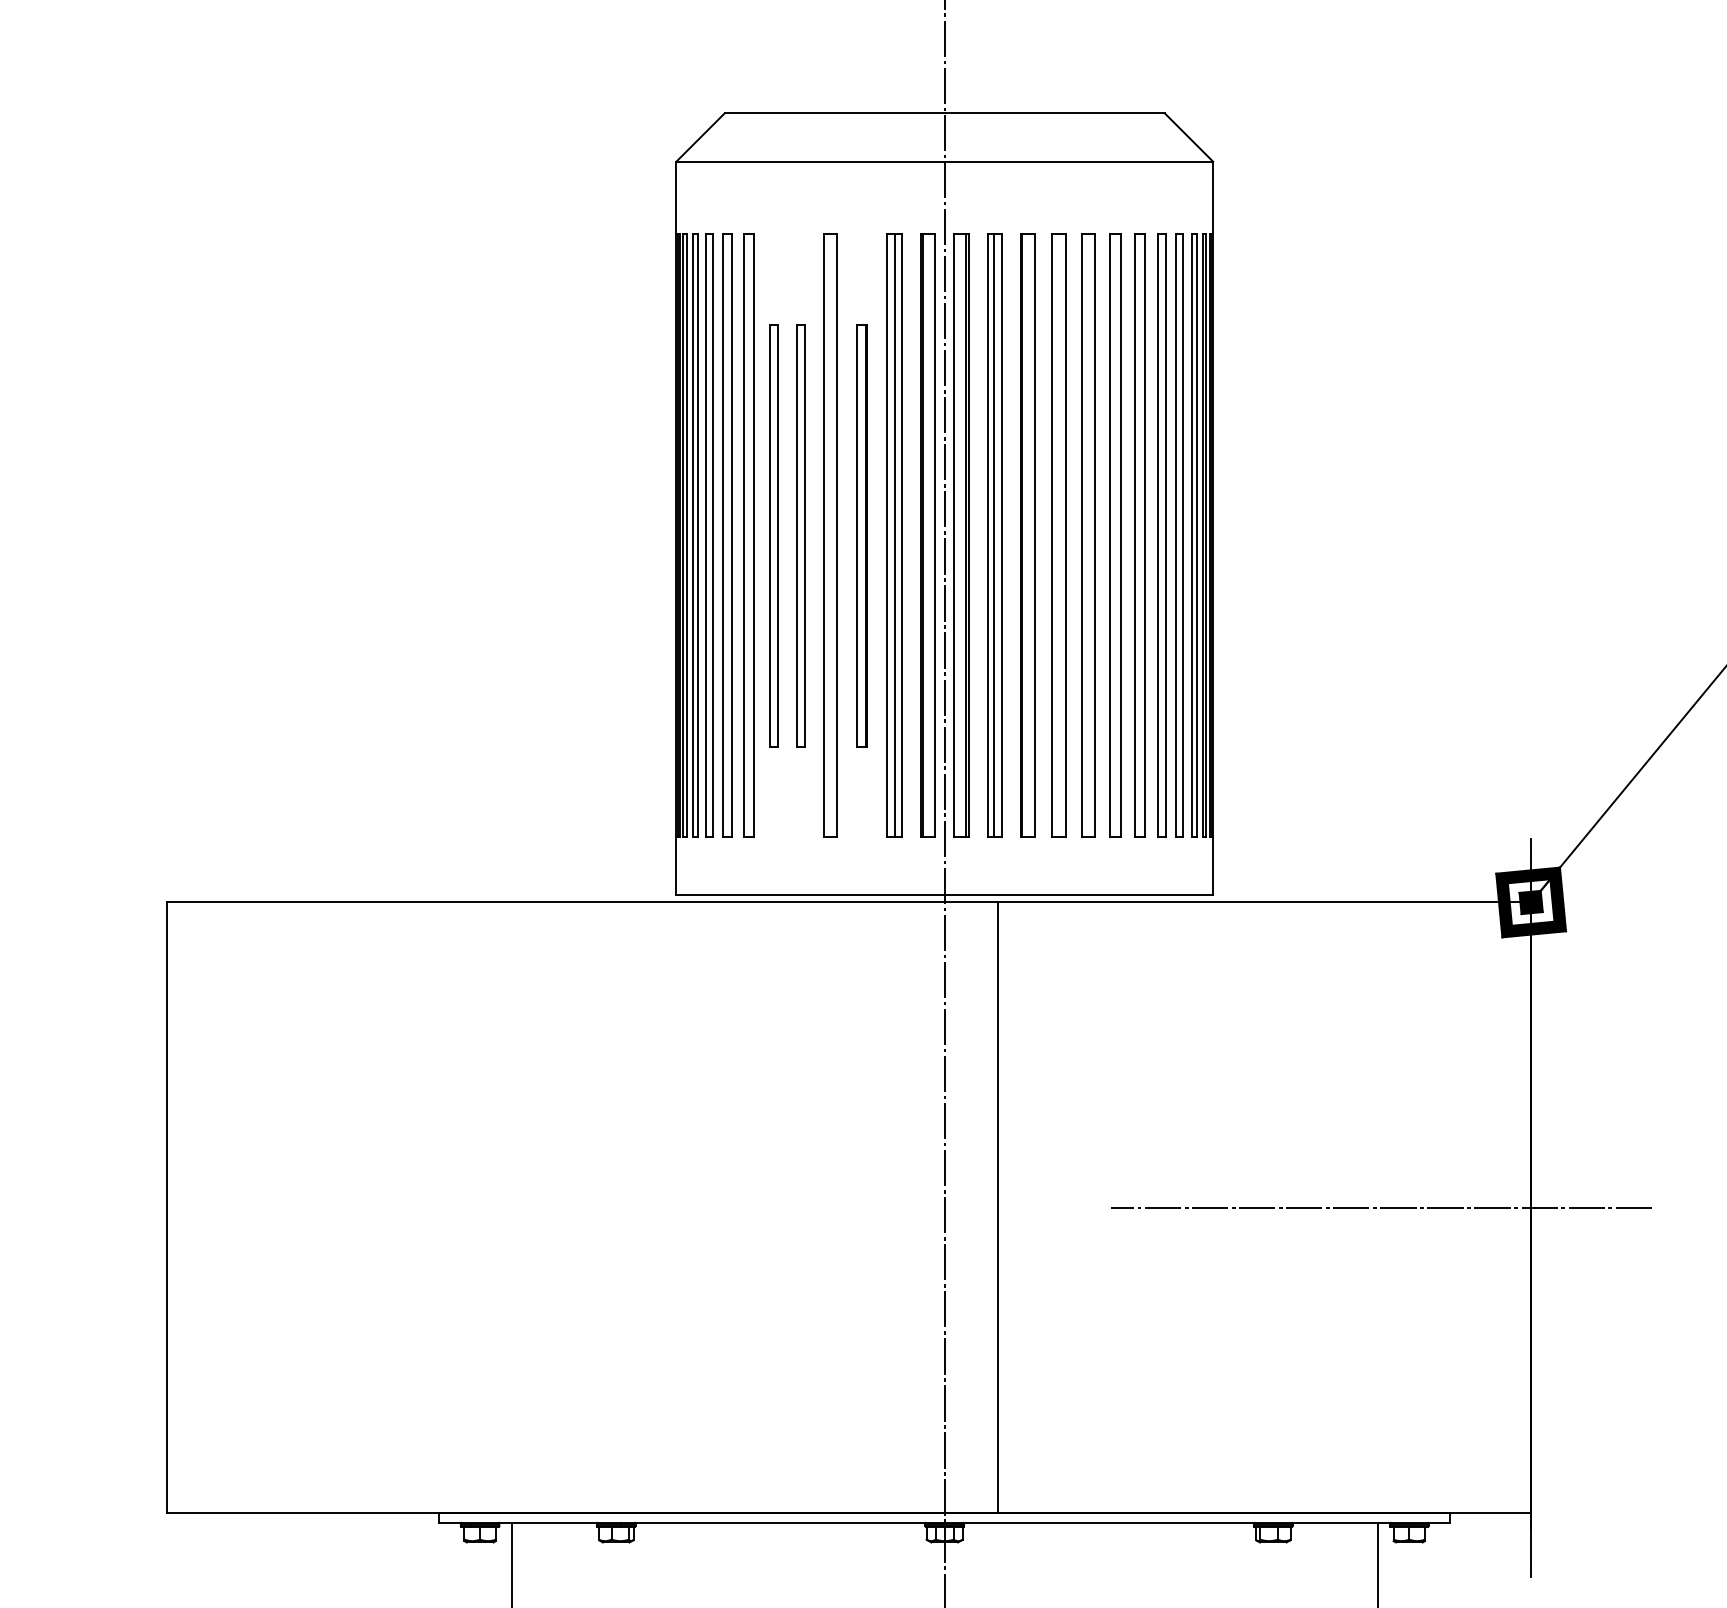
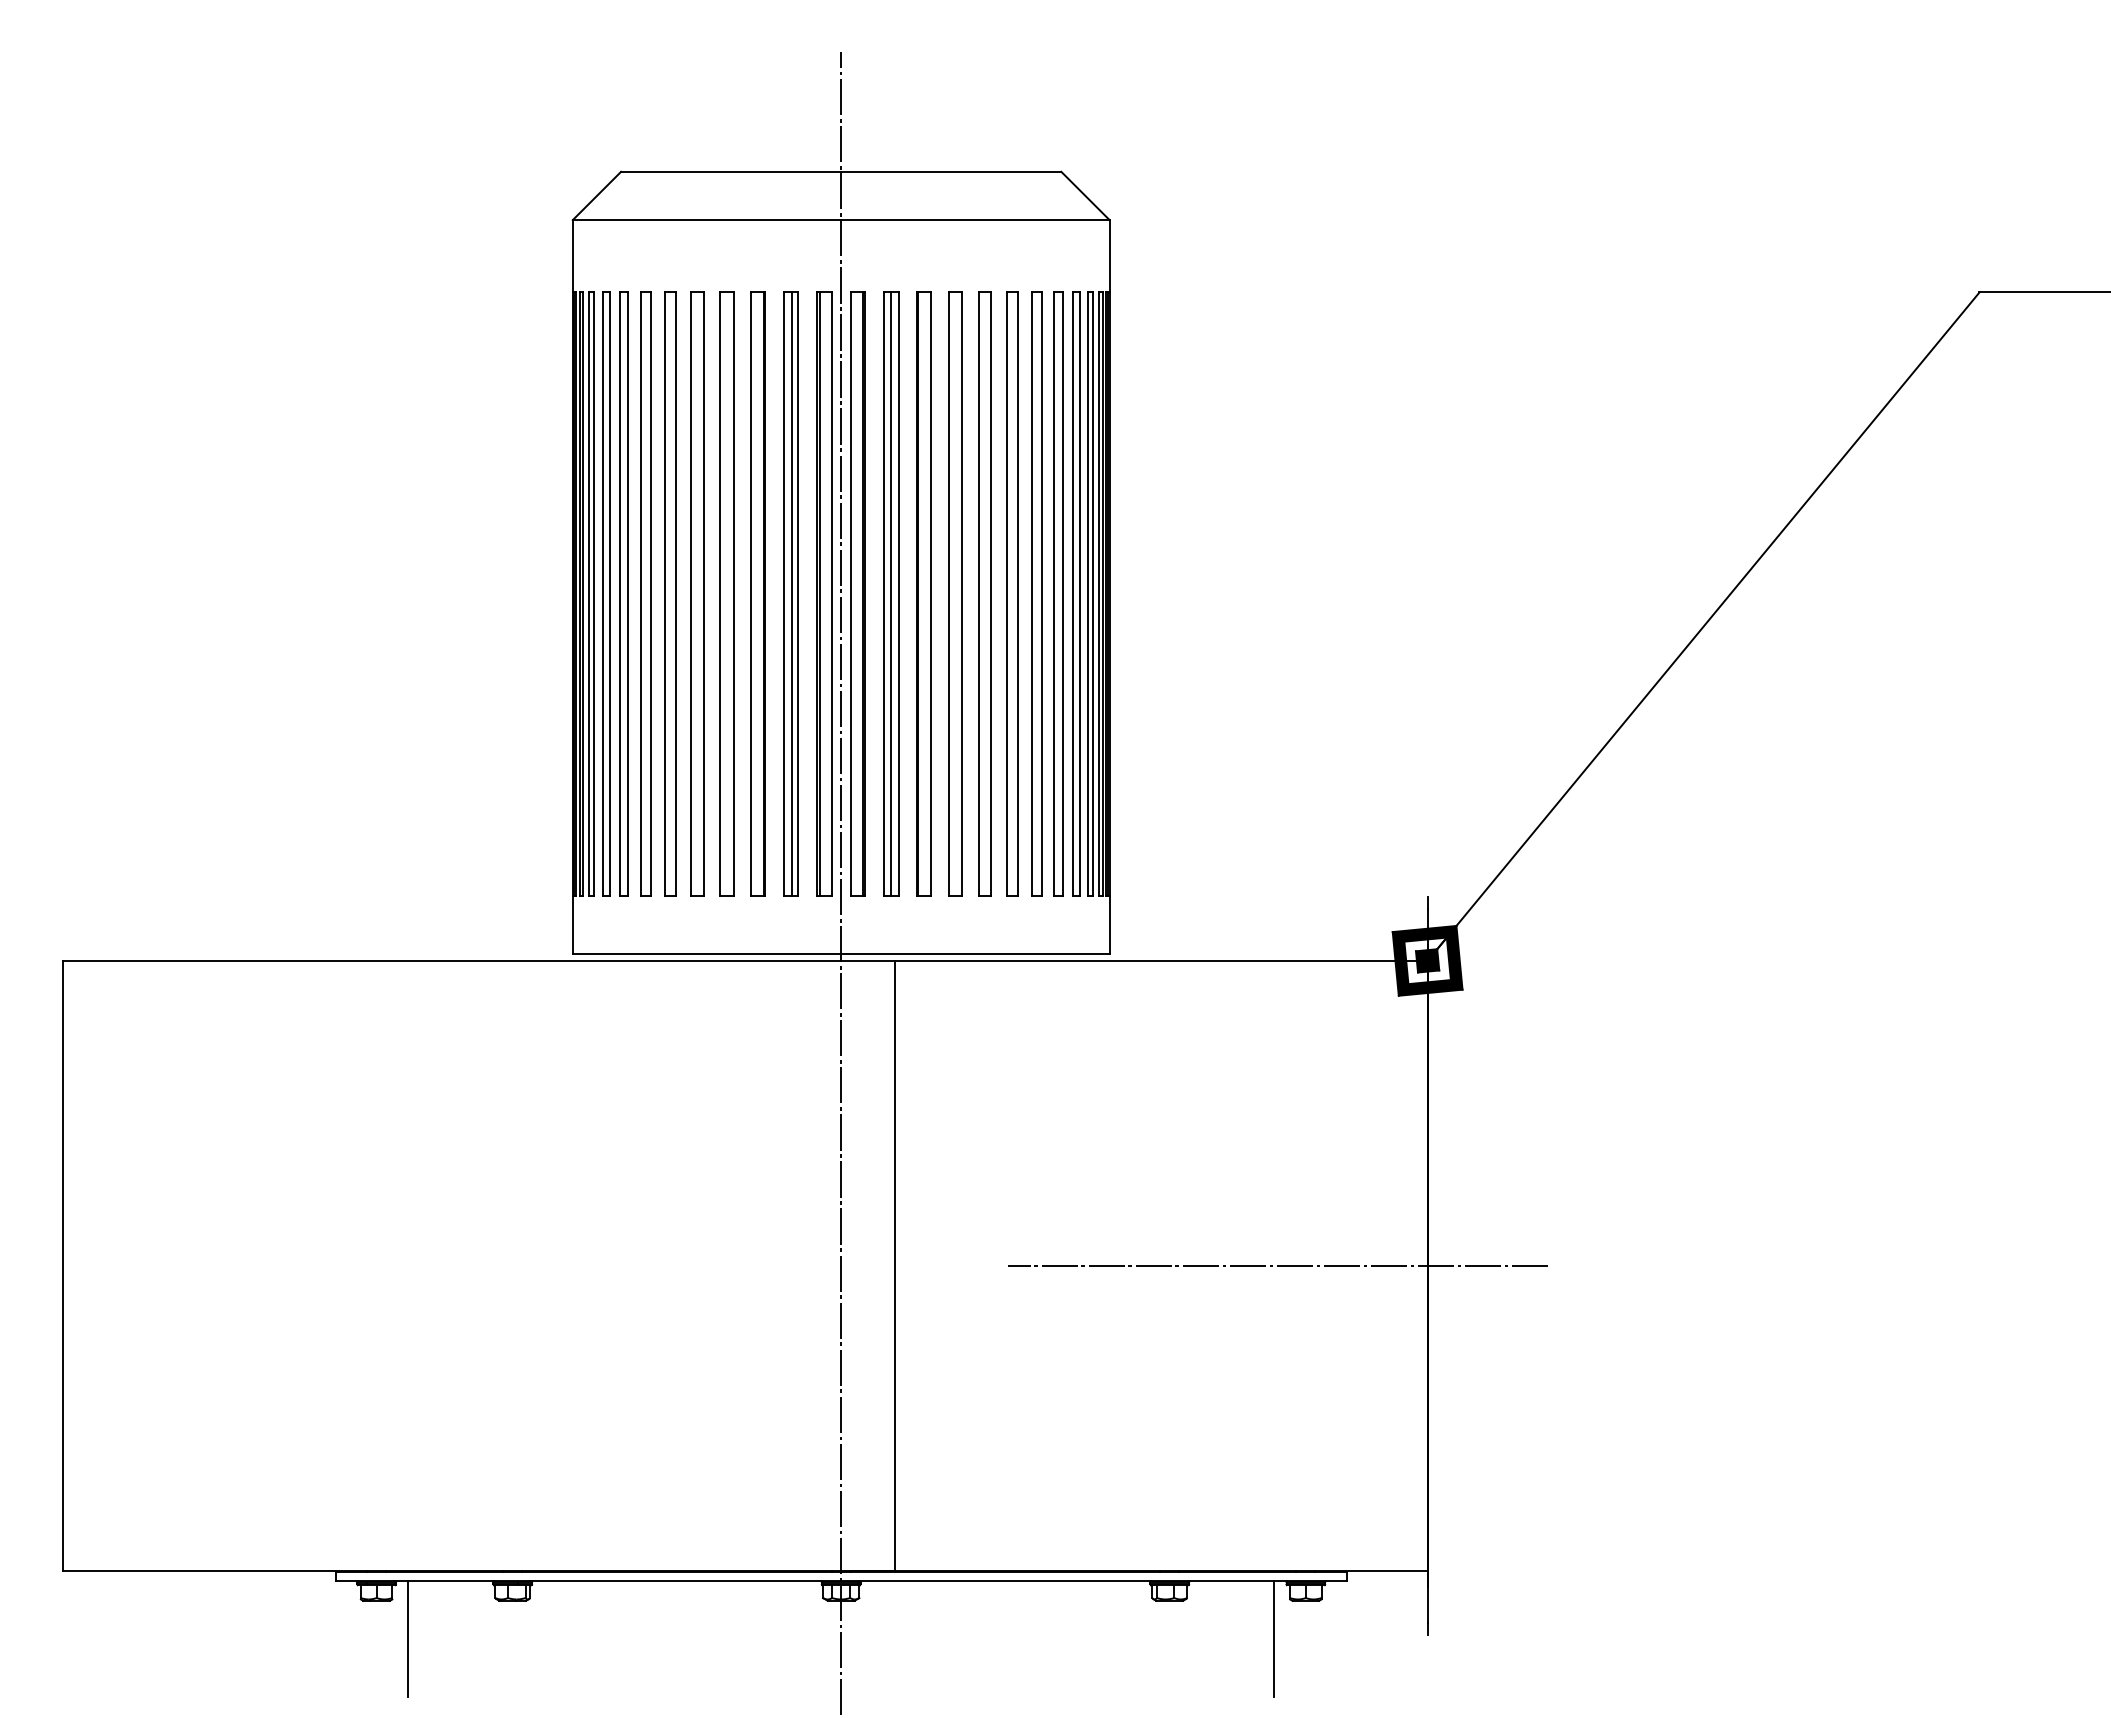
part: (774, 535) -> (670, 593), size x1.43
part: (801, 535) -> (697, 593), size x1.43
part: (861, 535) -> (757, 593), size x1.43

